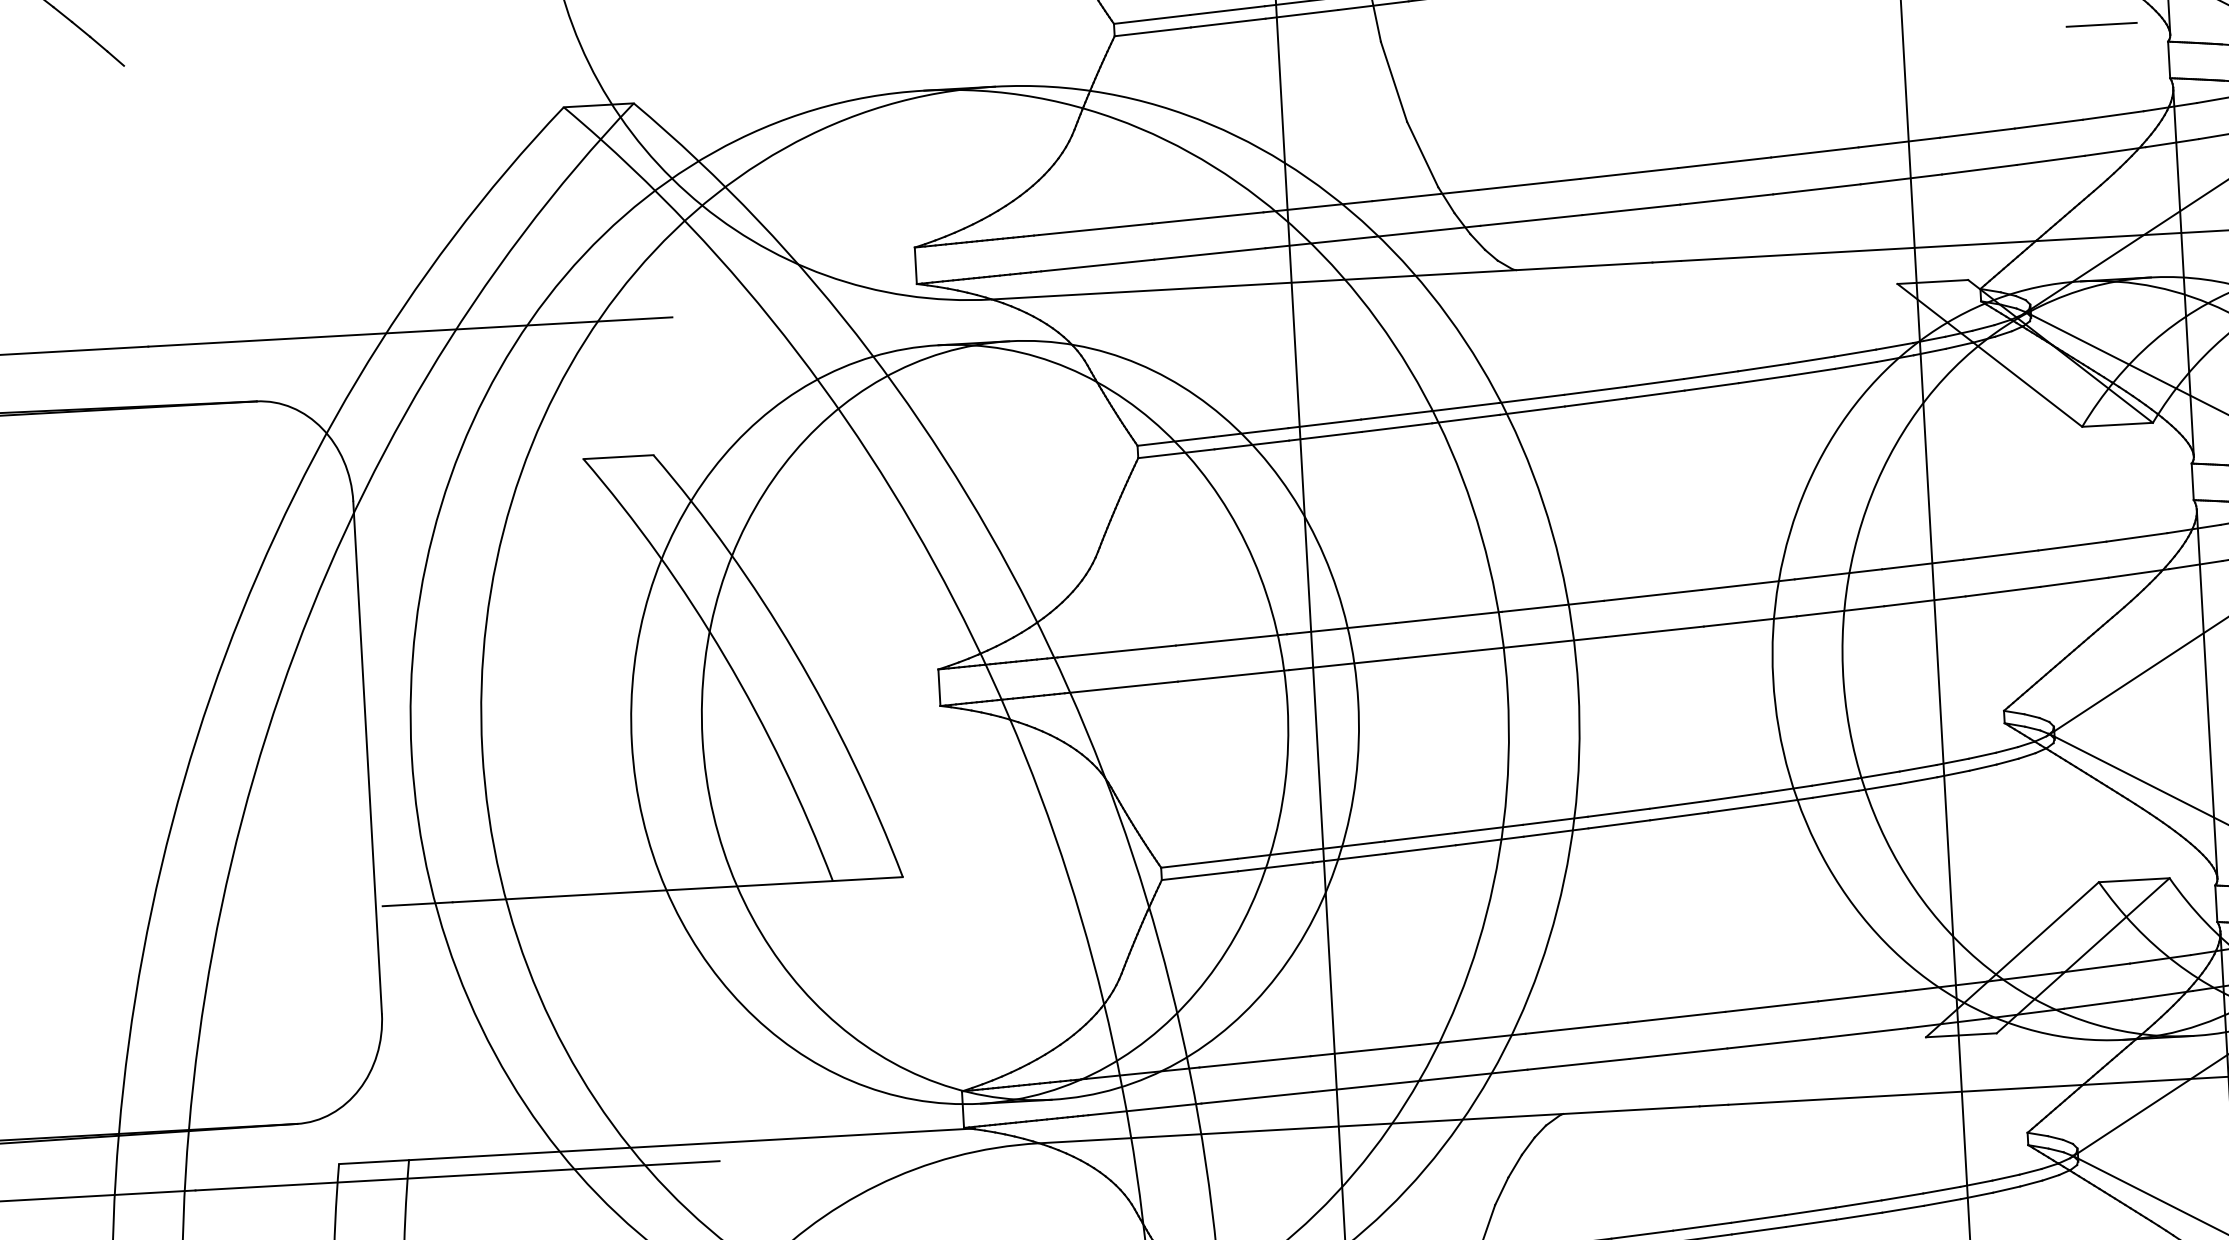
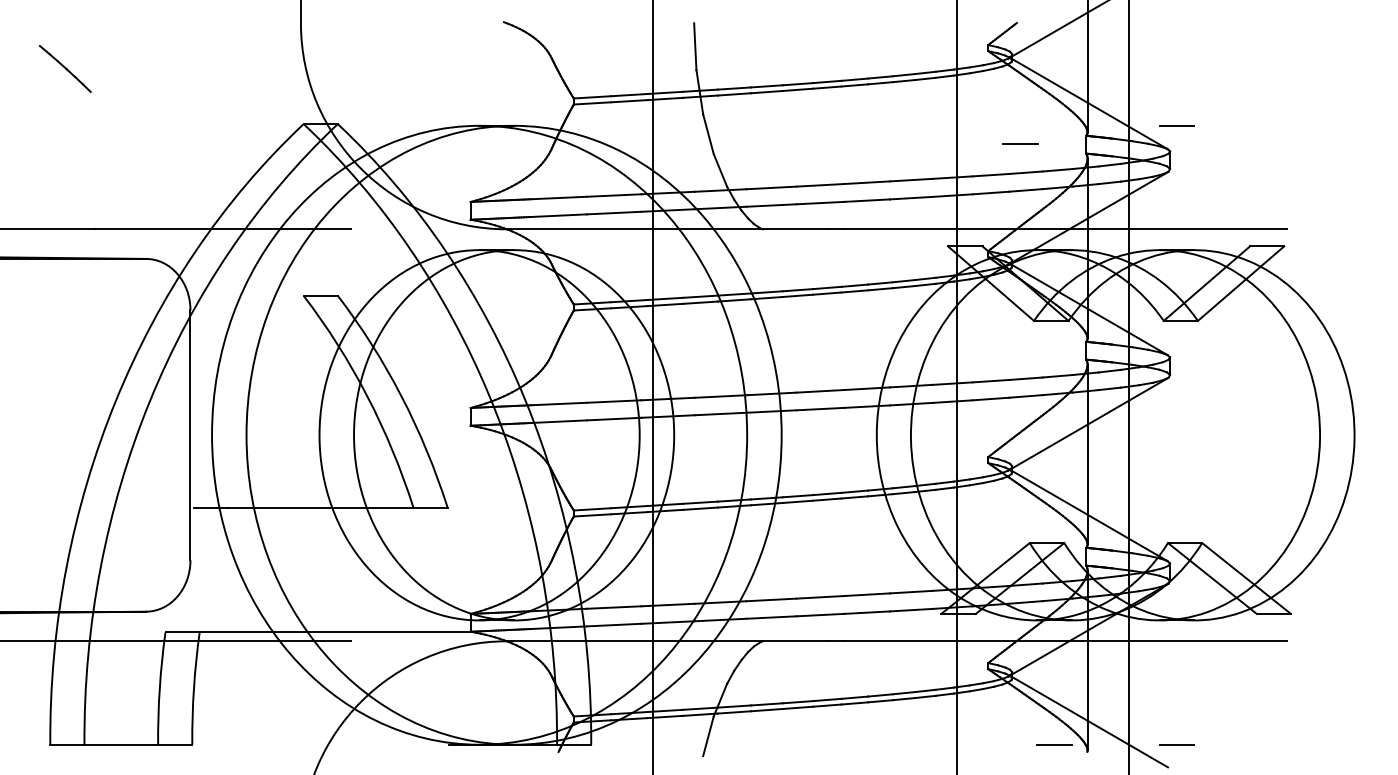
line: (2101, 24) -> (1020, 143), moved

